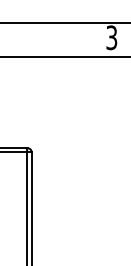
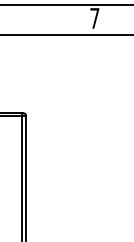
text: (111, 37) -> (94, 18), 3 -> 7

